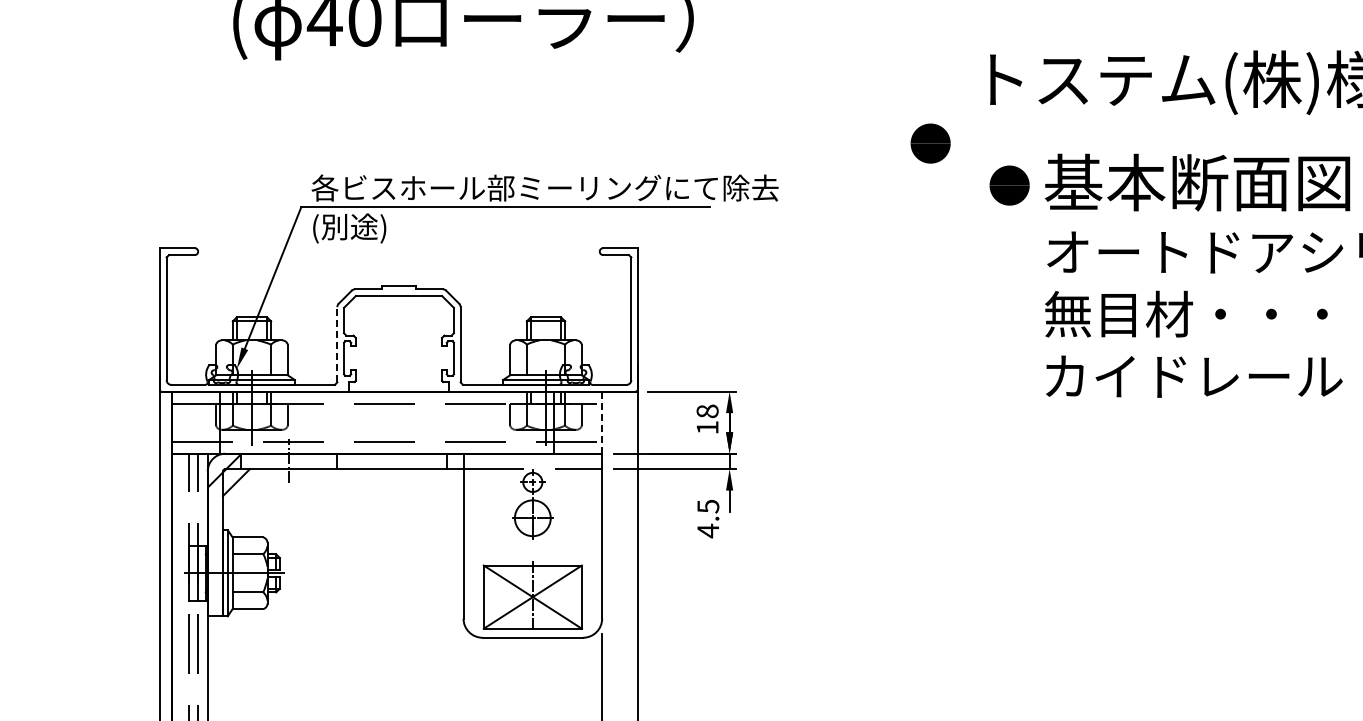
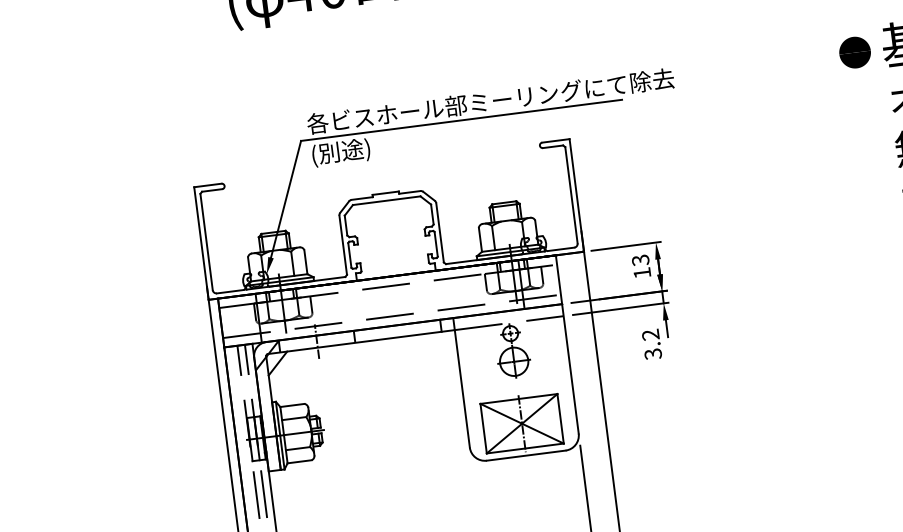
part: (930, 143) -> (788, 27), removed
line: (337, 344) -> (343, 245), dashed -> solid
text: (707, 411) -> (640, 260), 18 -> 13
line: (602, 423) -> (559, 280), dashed -> solid
text: (708, 518) -> (652, 344), 4.5 -> 3.2

